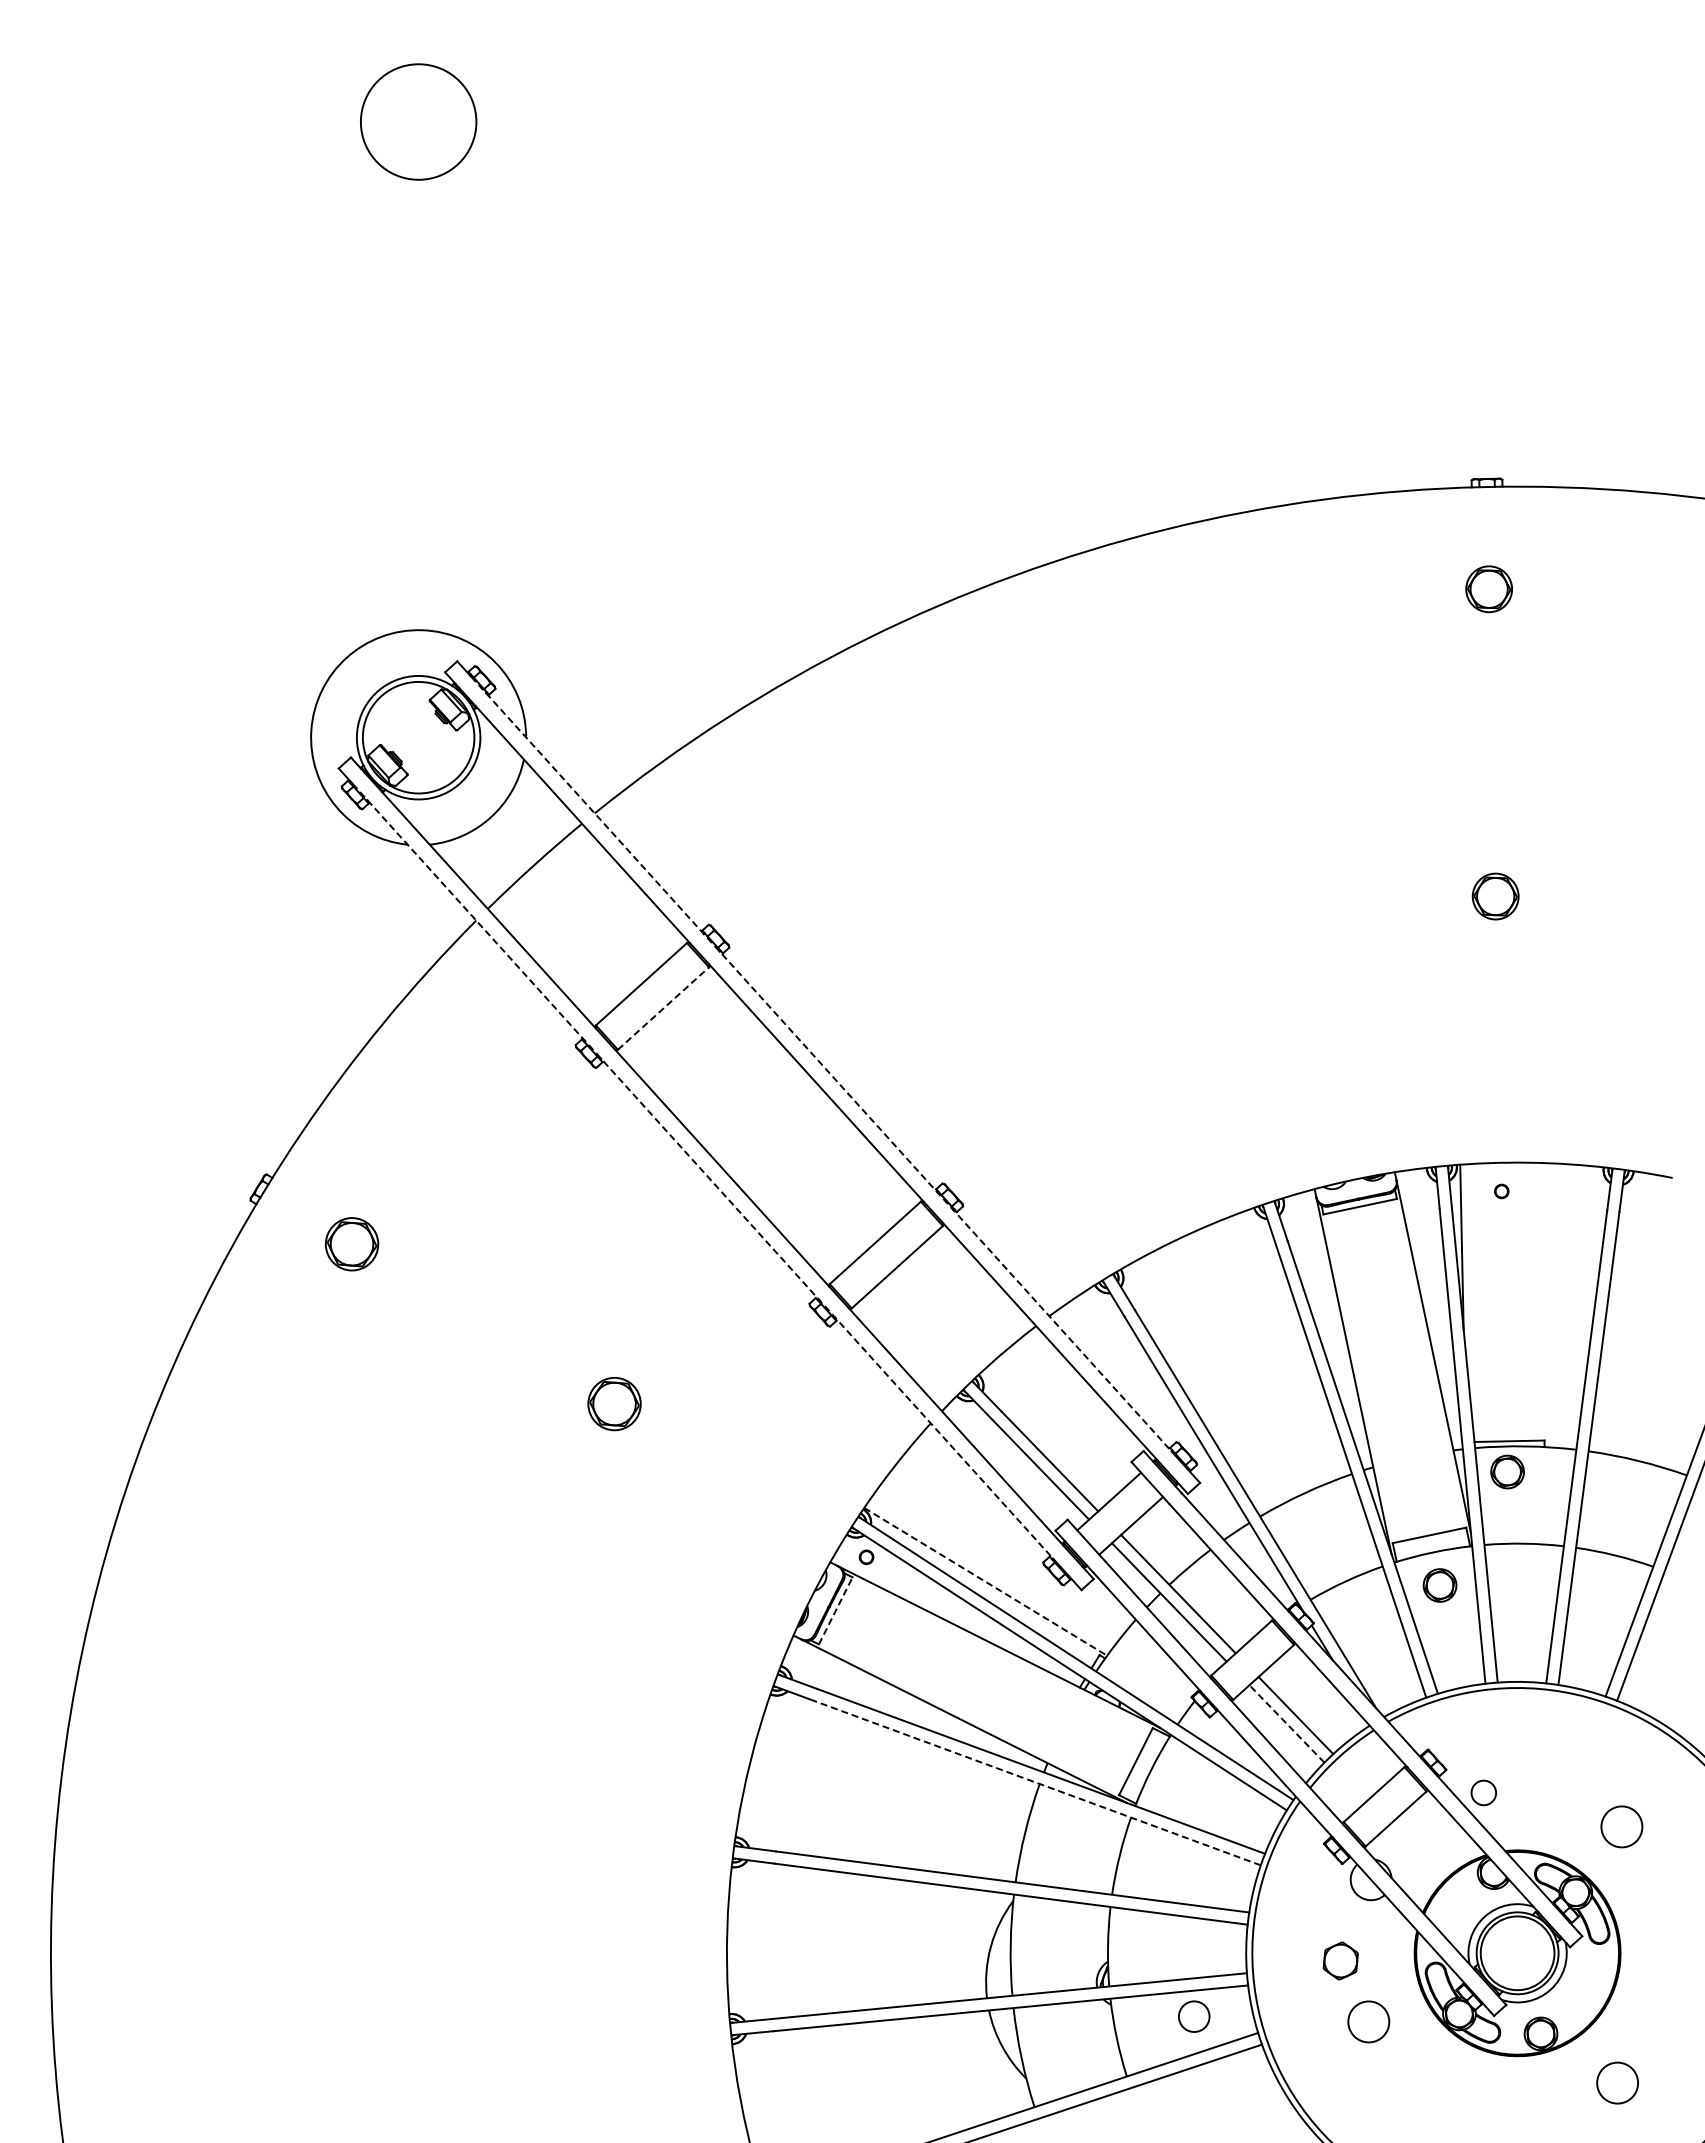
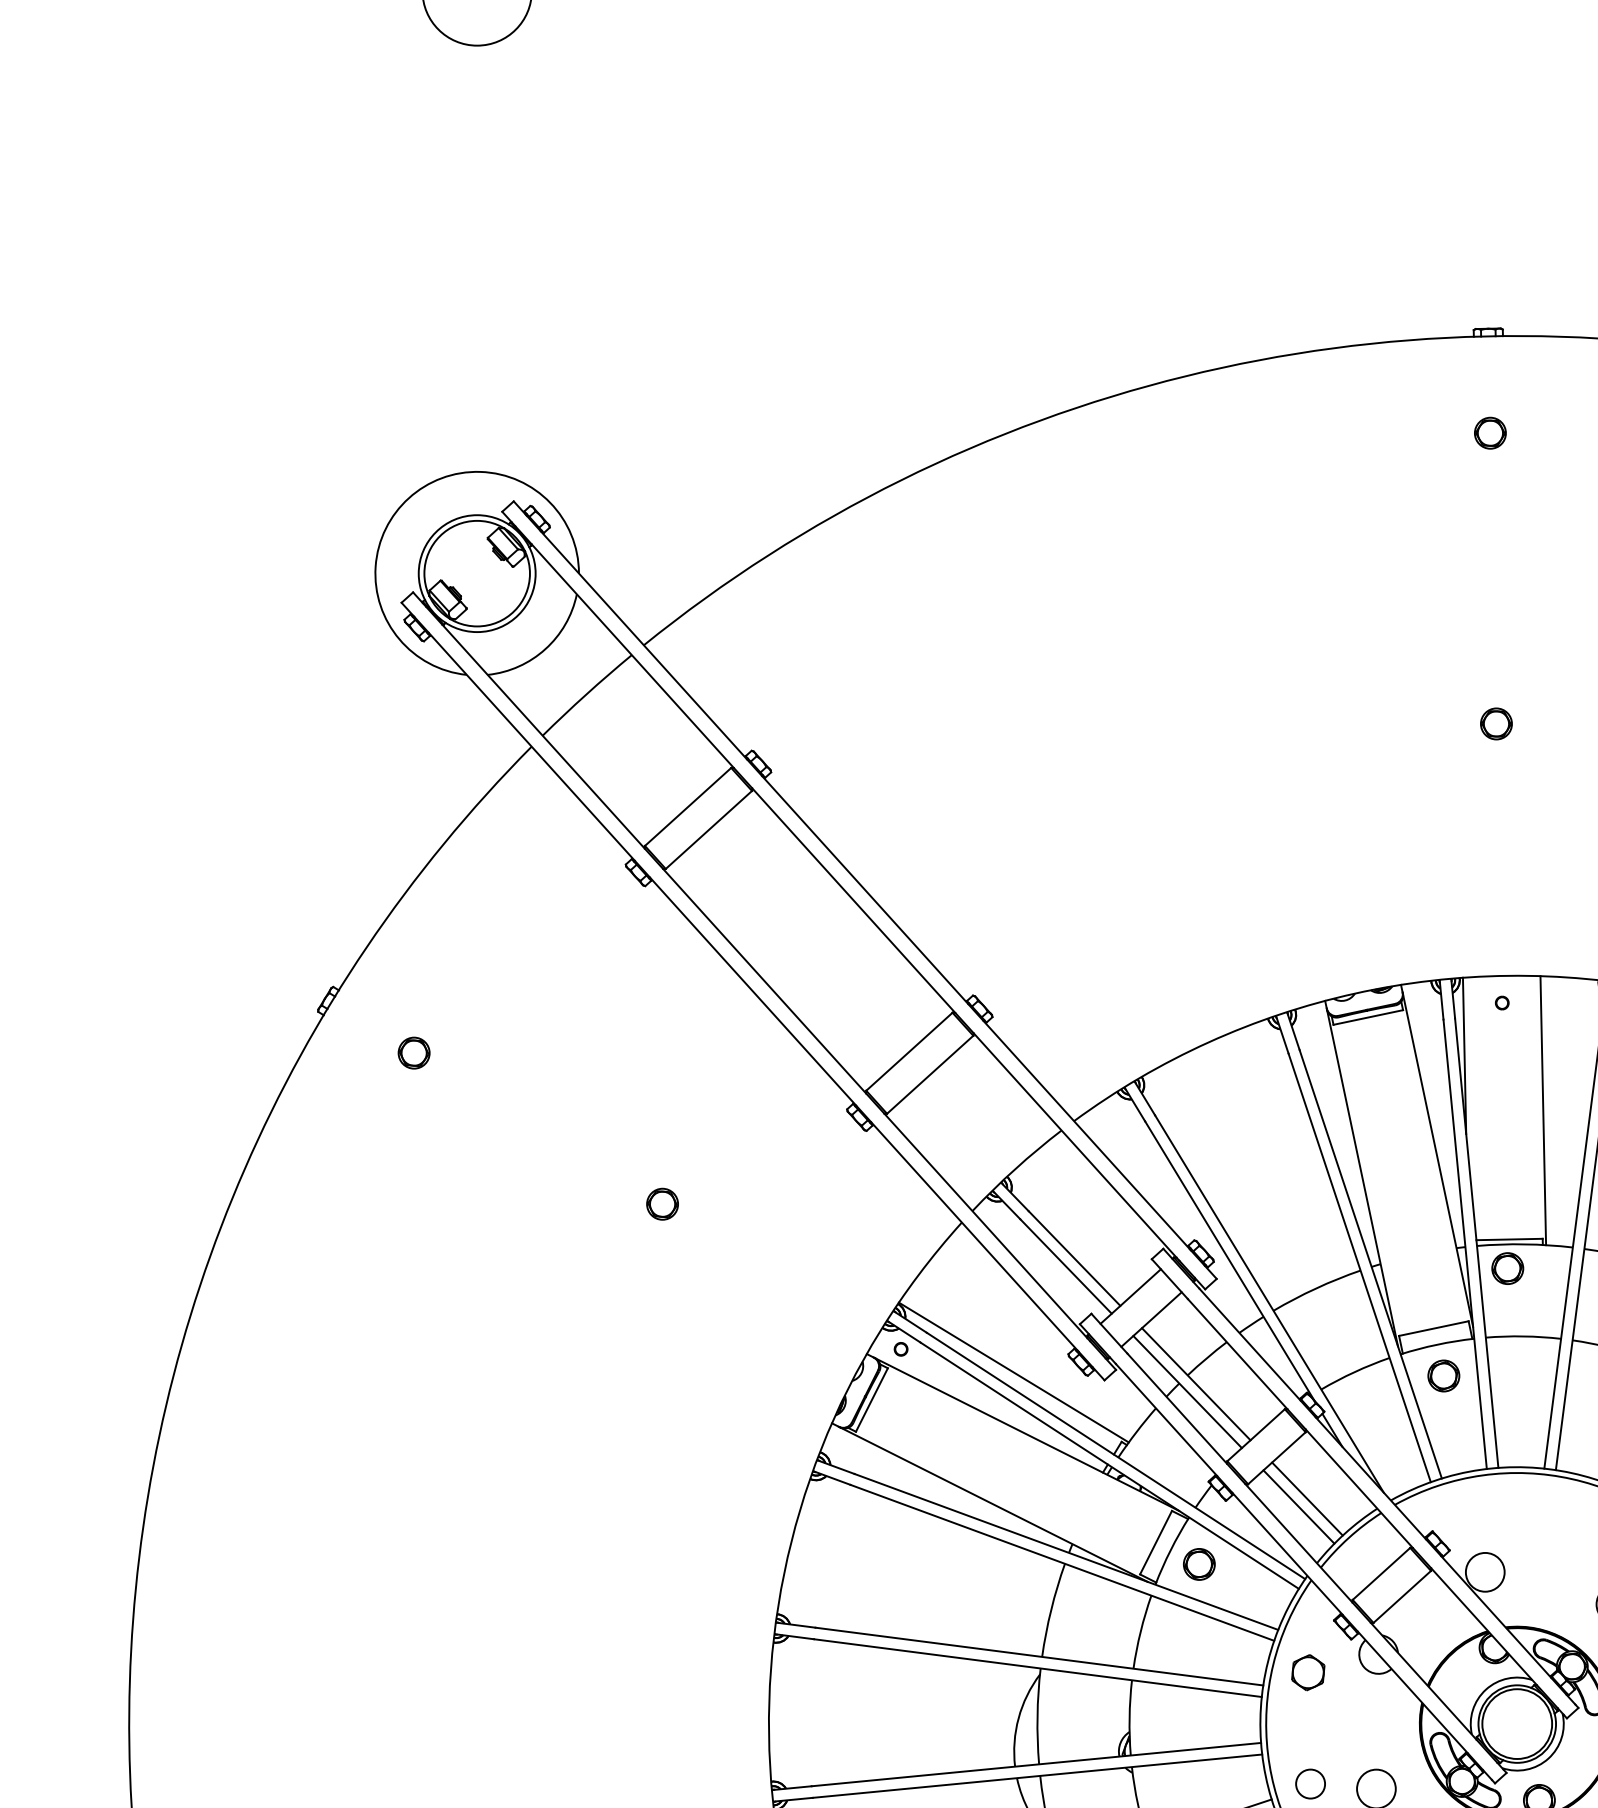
part: (1489, 589) -> (1490, 433), size x0.71
part: (1495, 896) -> (1496, 723), size x0.71
line: (663, 1008) -> (708, 829), dashed -> solid
line: (822, 1065) -> (859, 883), dashed -> solid
line: (703, 1172) -> (746, 985), dashed -> solid
part: (351, 1244) -> (413, 1053), size x0.62
line: (1545, 1305) -> (1543, 1111), added
part: (614, 1403) -> (662, 1203), size x0.62
line: (986, 1582) -> (1014, 1373), dashed -> solid
line: (835, 1610) -> (871, 1399), dashed -> solid
line: (1286, 1723) -> (1298, 1506), dashed -> solid
line: (1037, 1782) -> (1062, 1562), dashed -> solid
part: (1181, 1784) -> (1199, 1564), added
circle: (1483, 1792) -> (1484, 1571), size x1.67
part: (1340, 1960) -> (1307, 1672), moved
circle: (1194, 2016) -> (1310, 1783), moved

